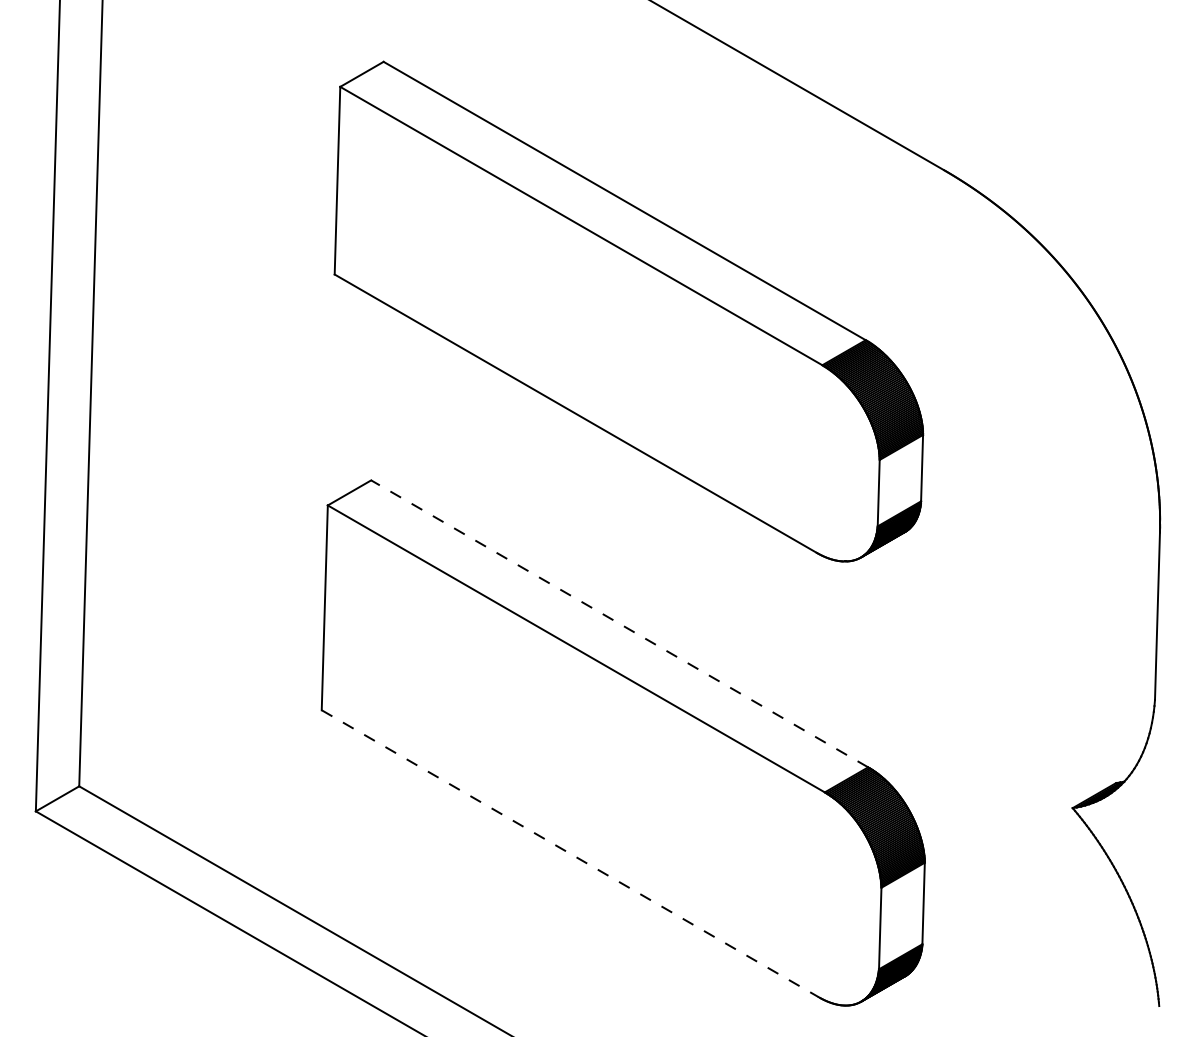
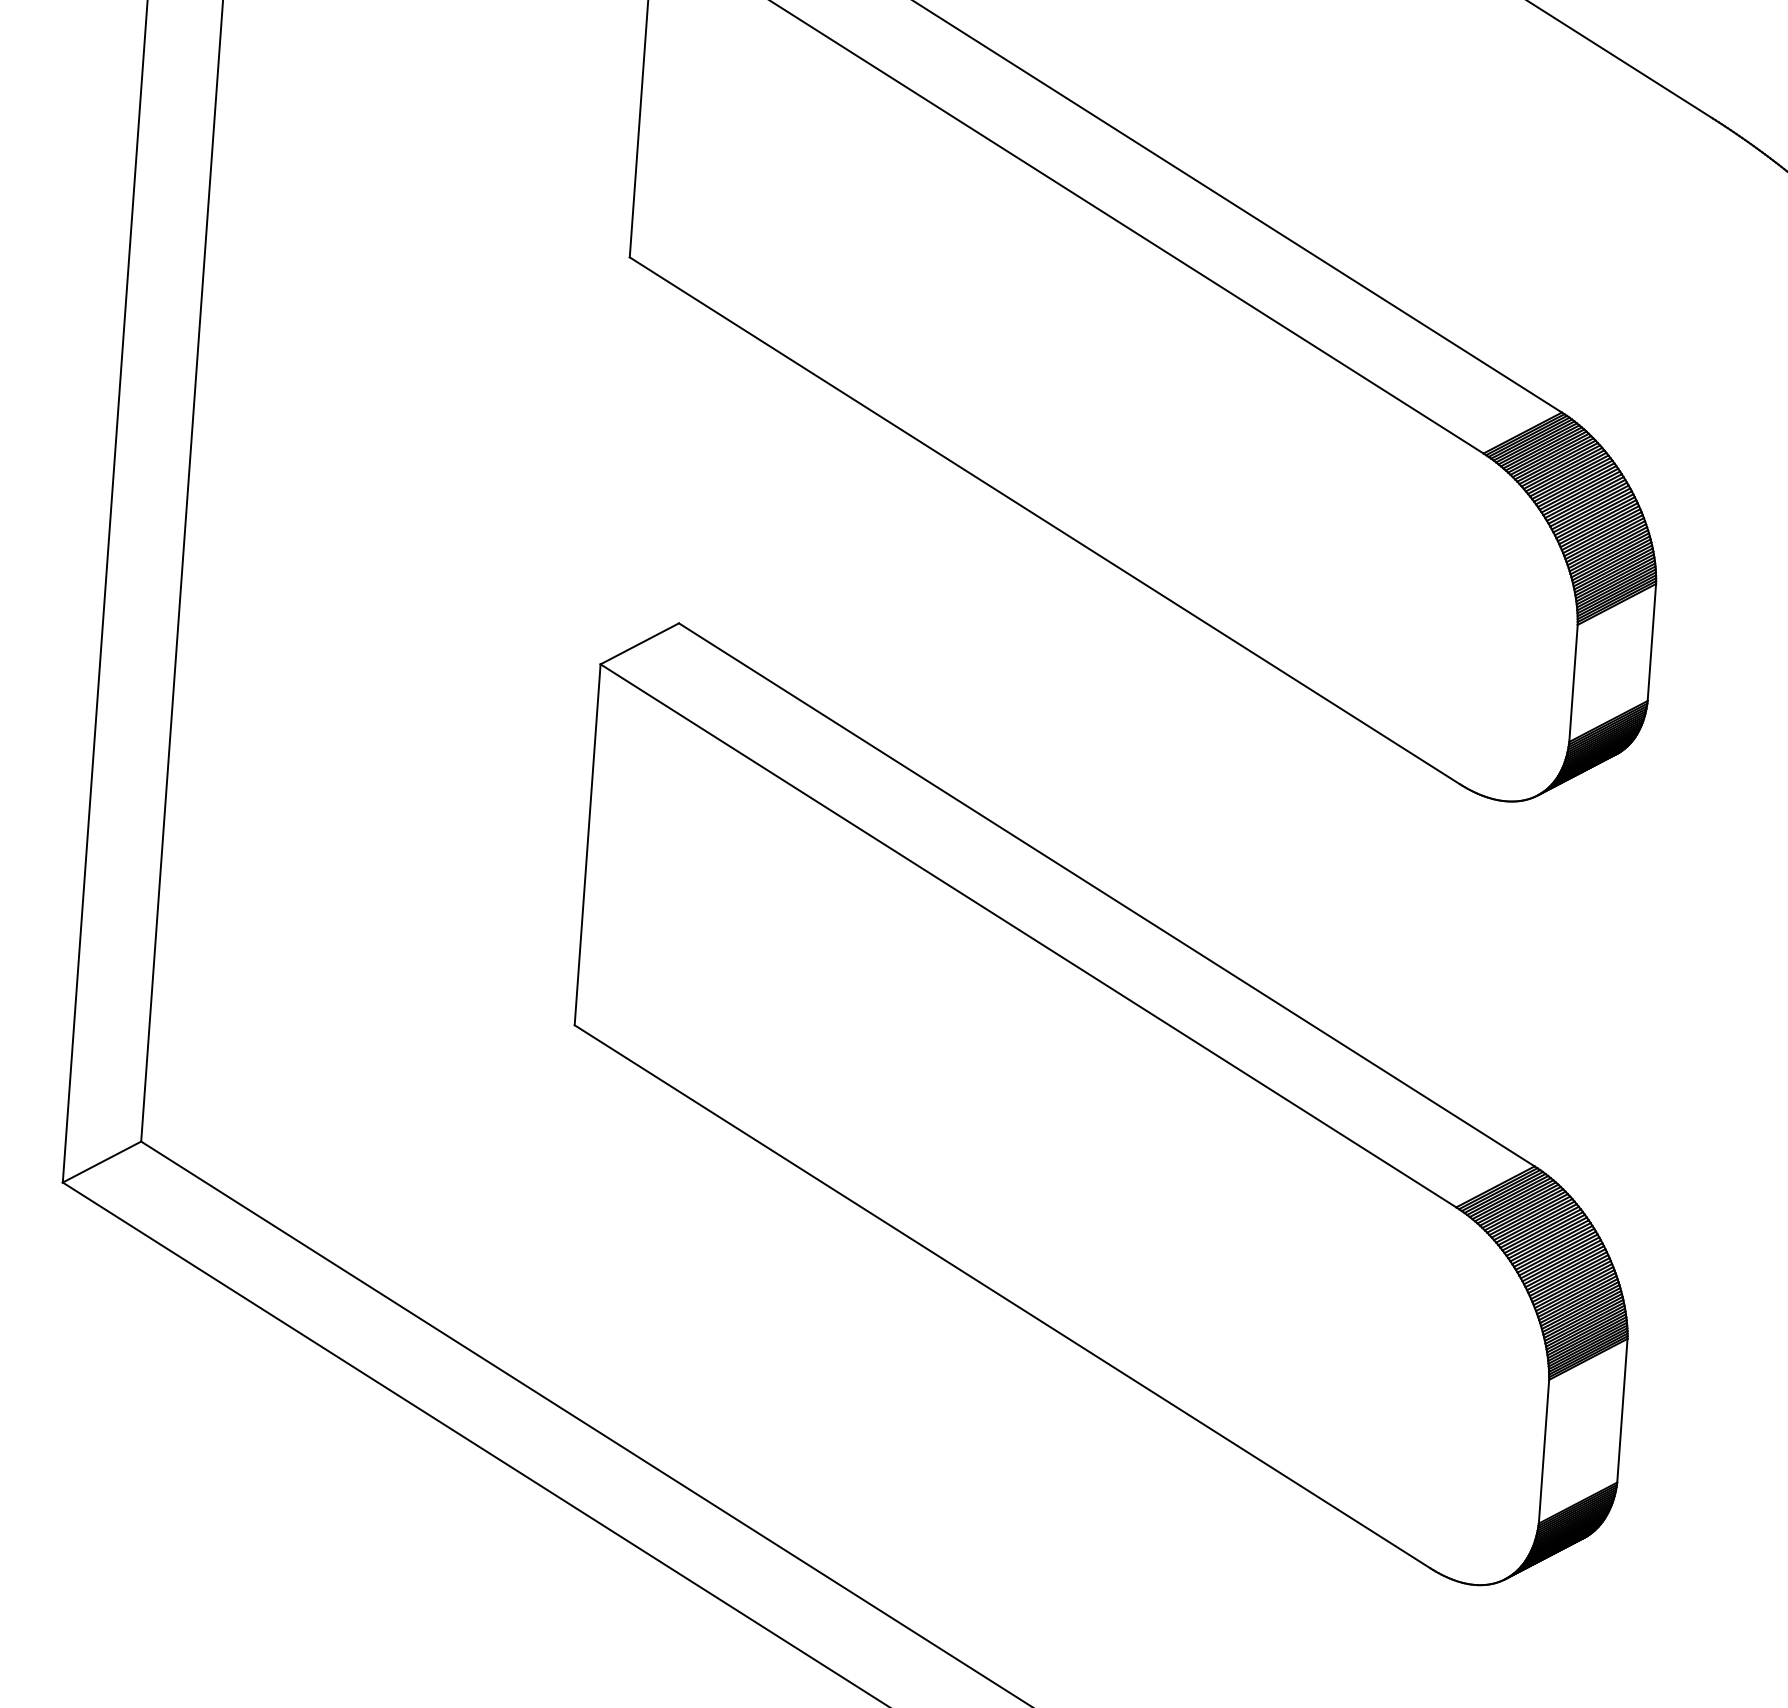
line: (619, 623) -> (1106, 894), dashed -> solid
line: (570, 853) -> (1003, 1296), dashed -> solid

